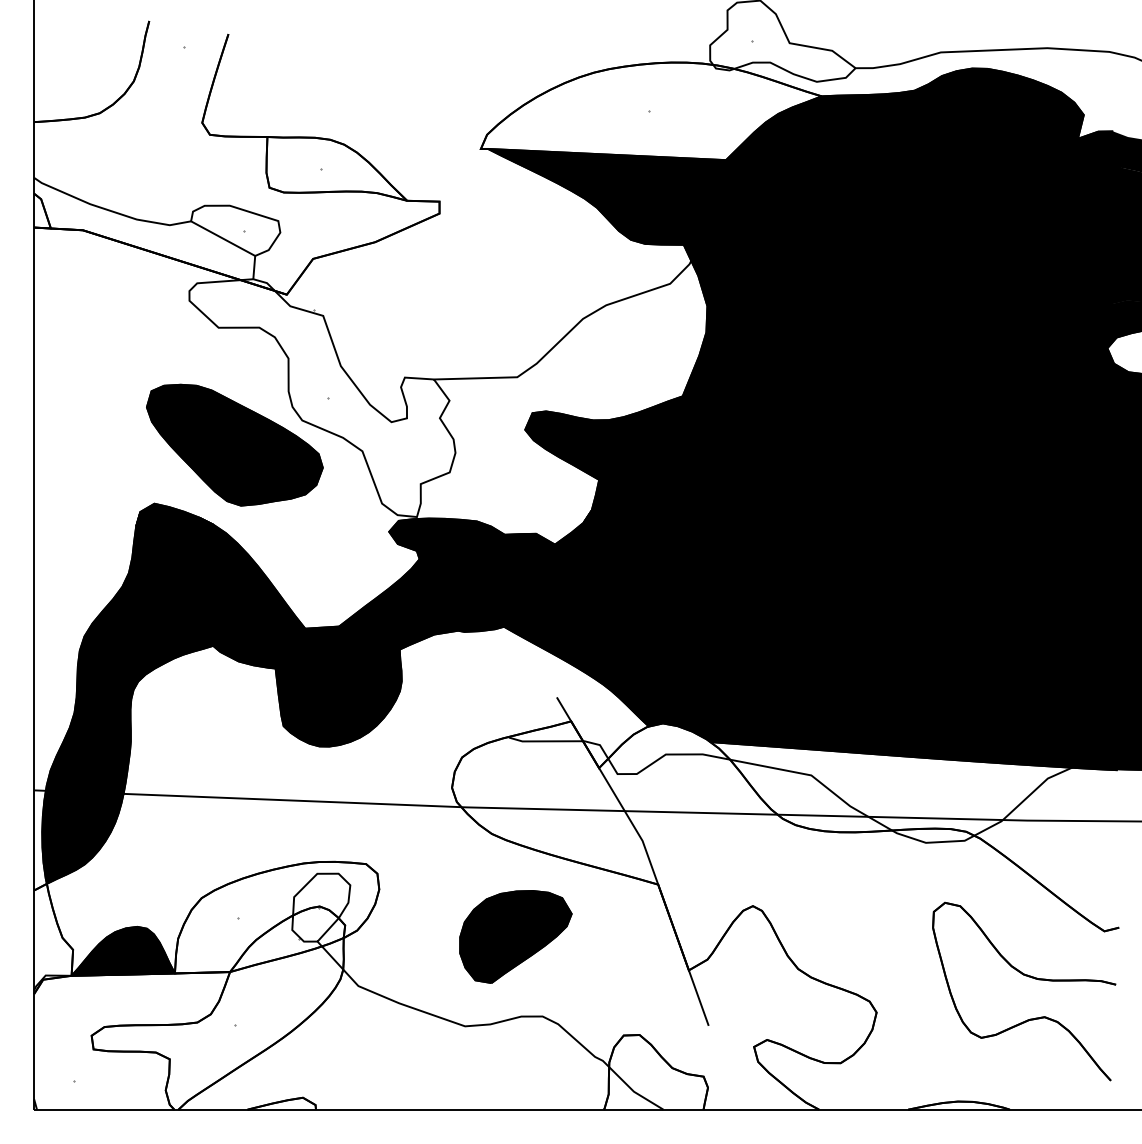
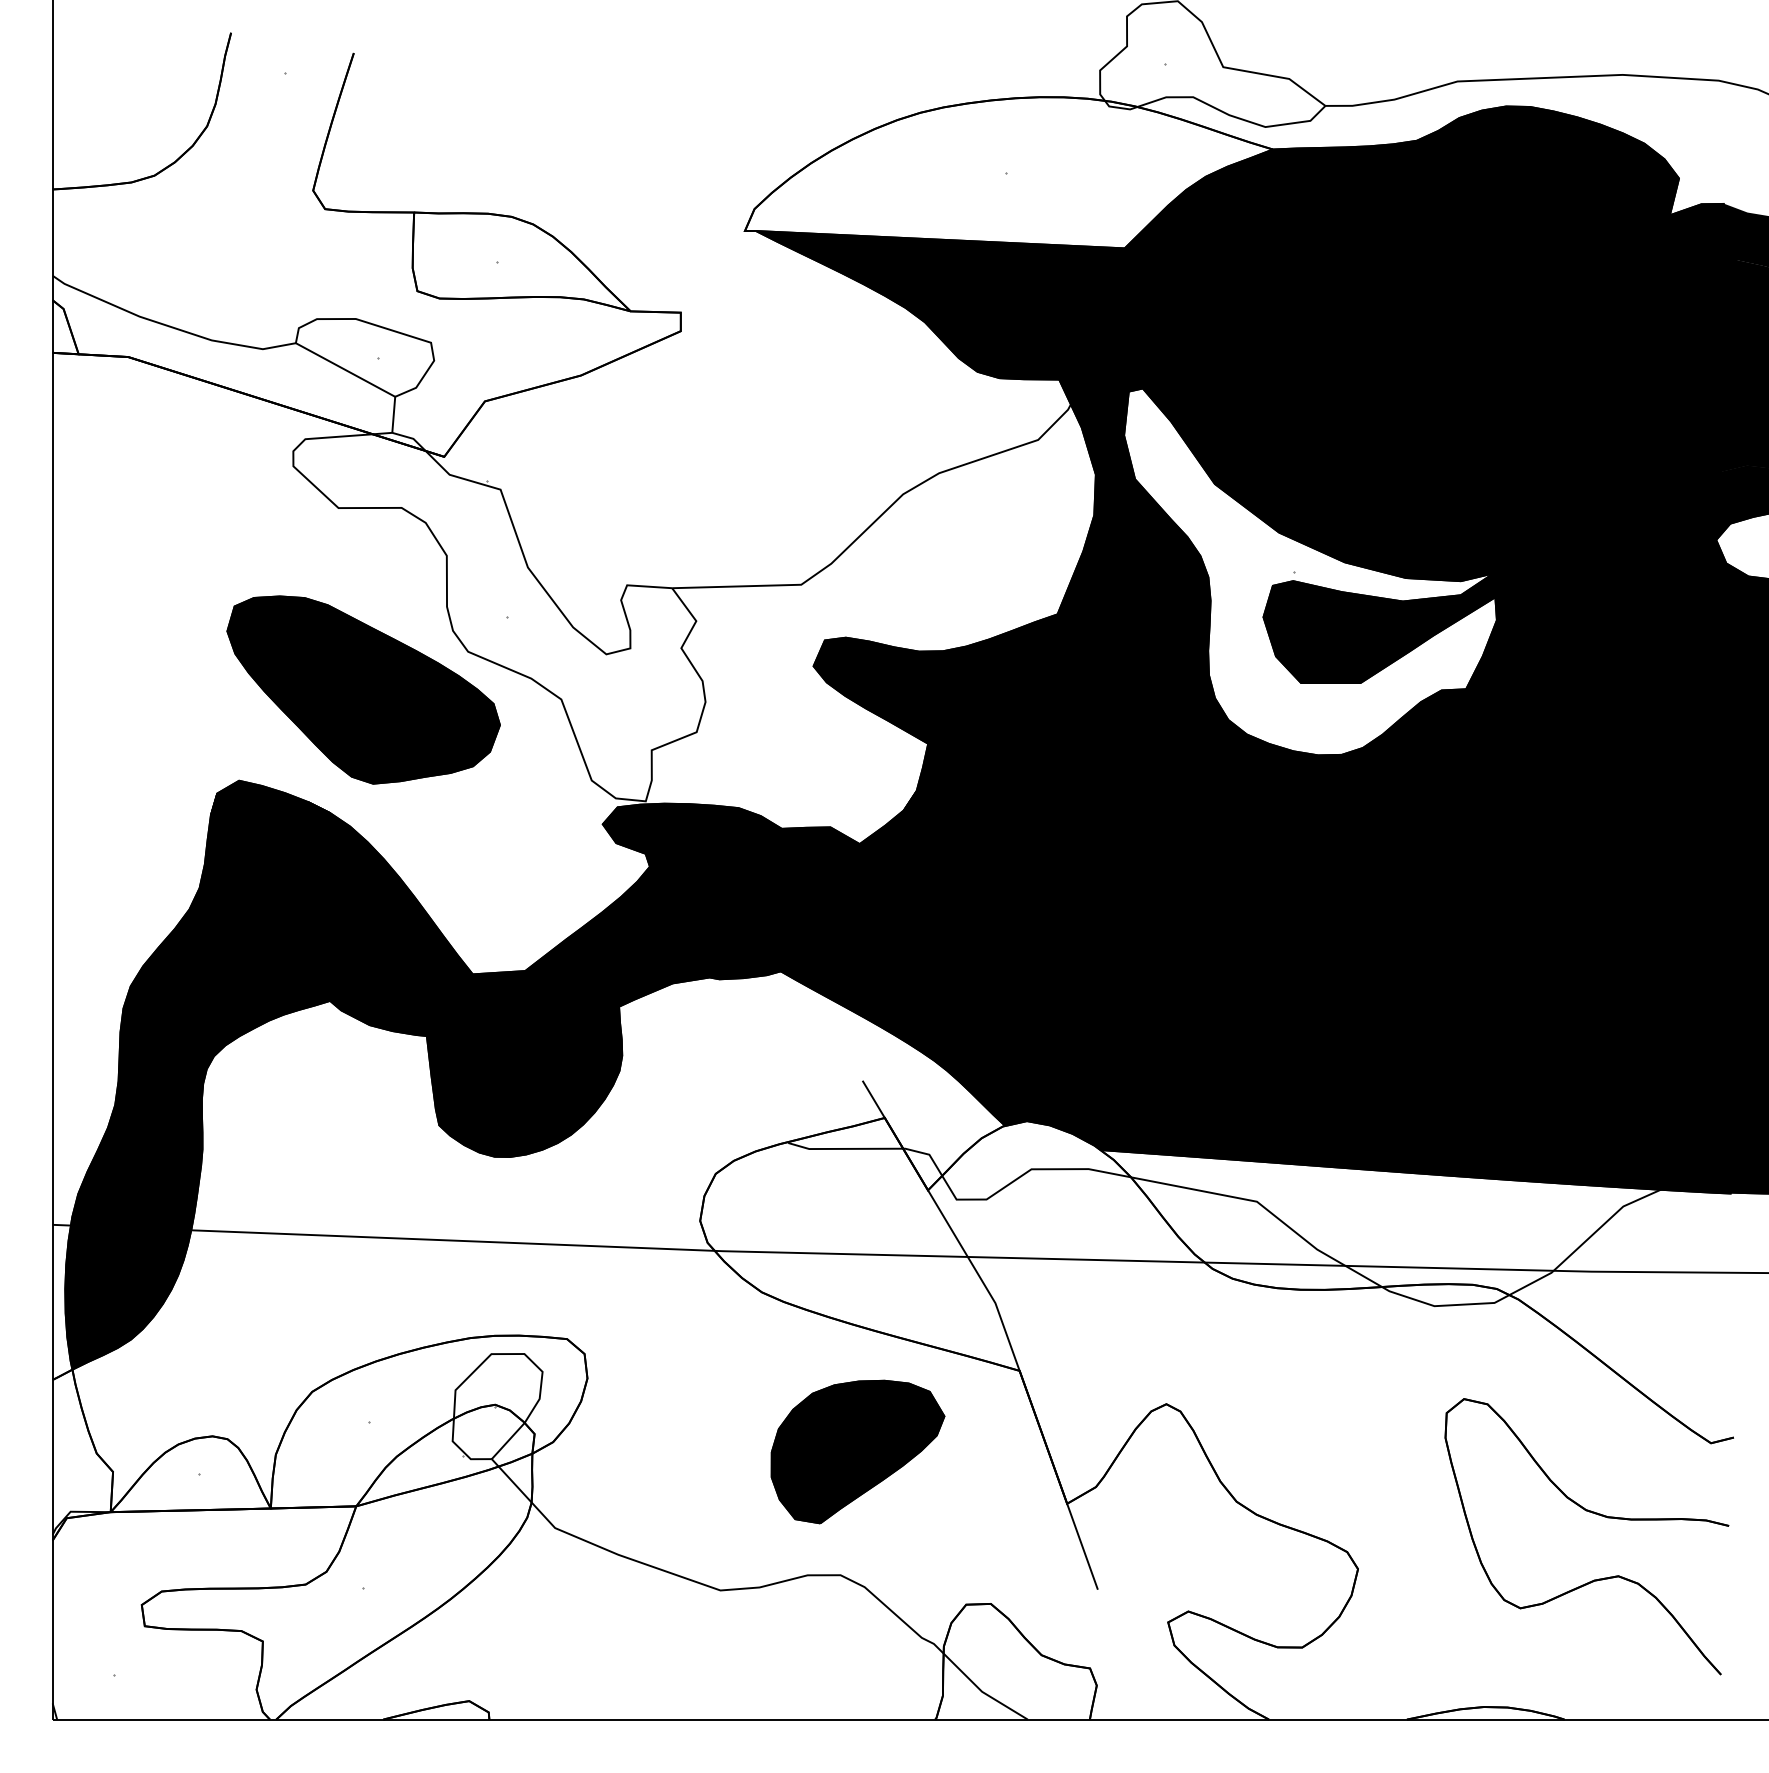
fill: (845, 368) -> (1309, 571), removed
part: (515, 936) -> (857, 1451), moved
fill: (122, 950) -> (189, 1472), removed

